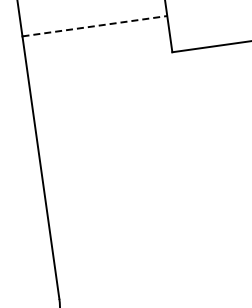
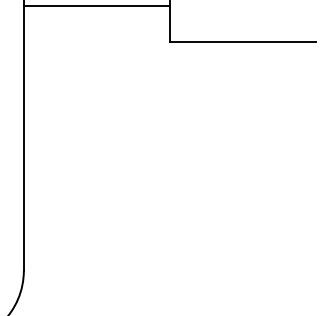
line: (95, 25) -> (97, 5), dashed -> solid

